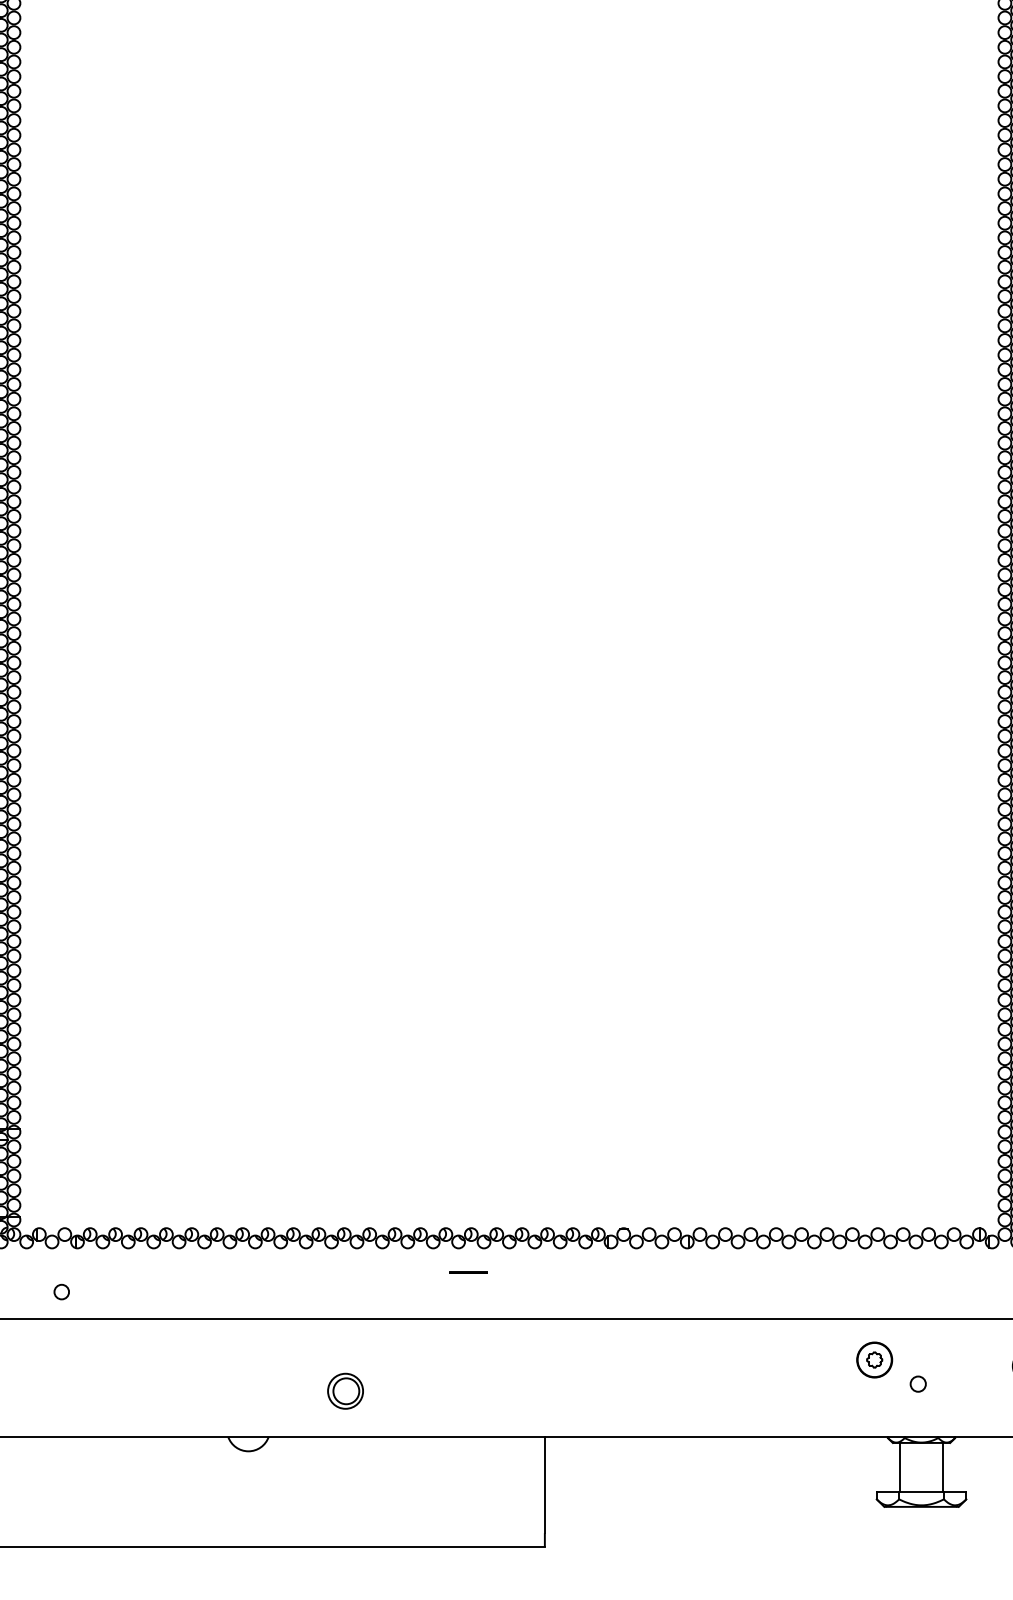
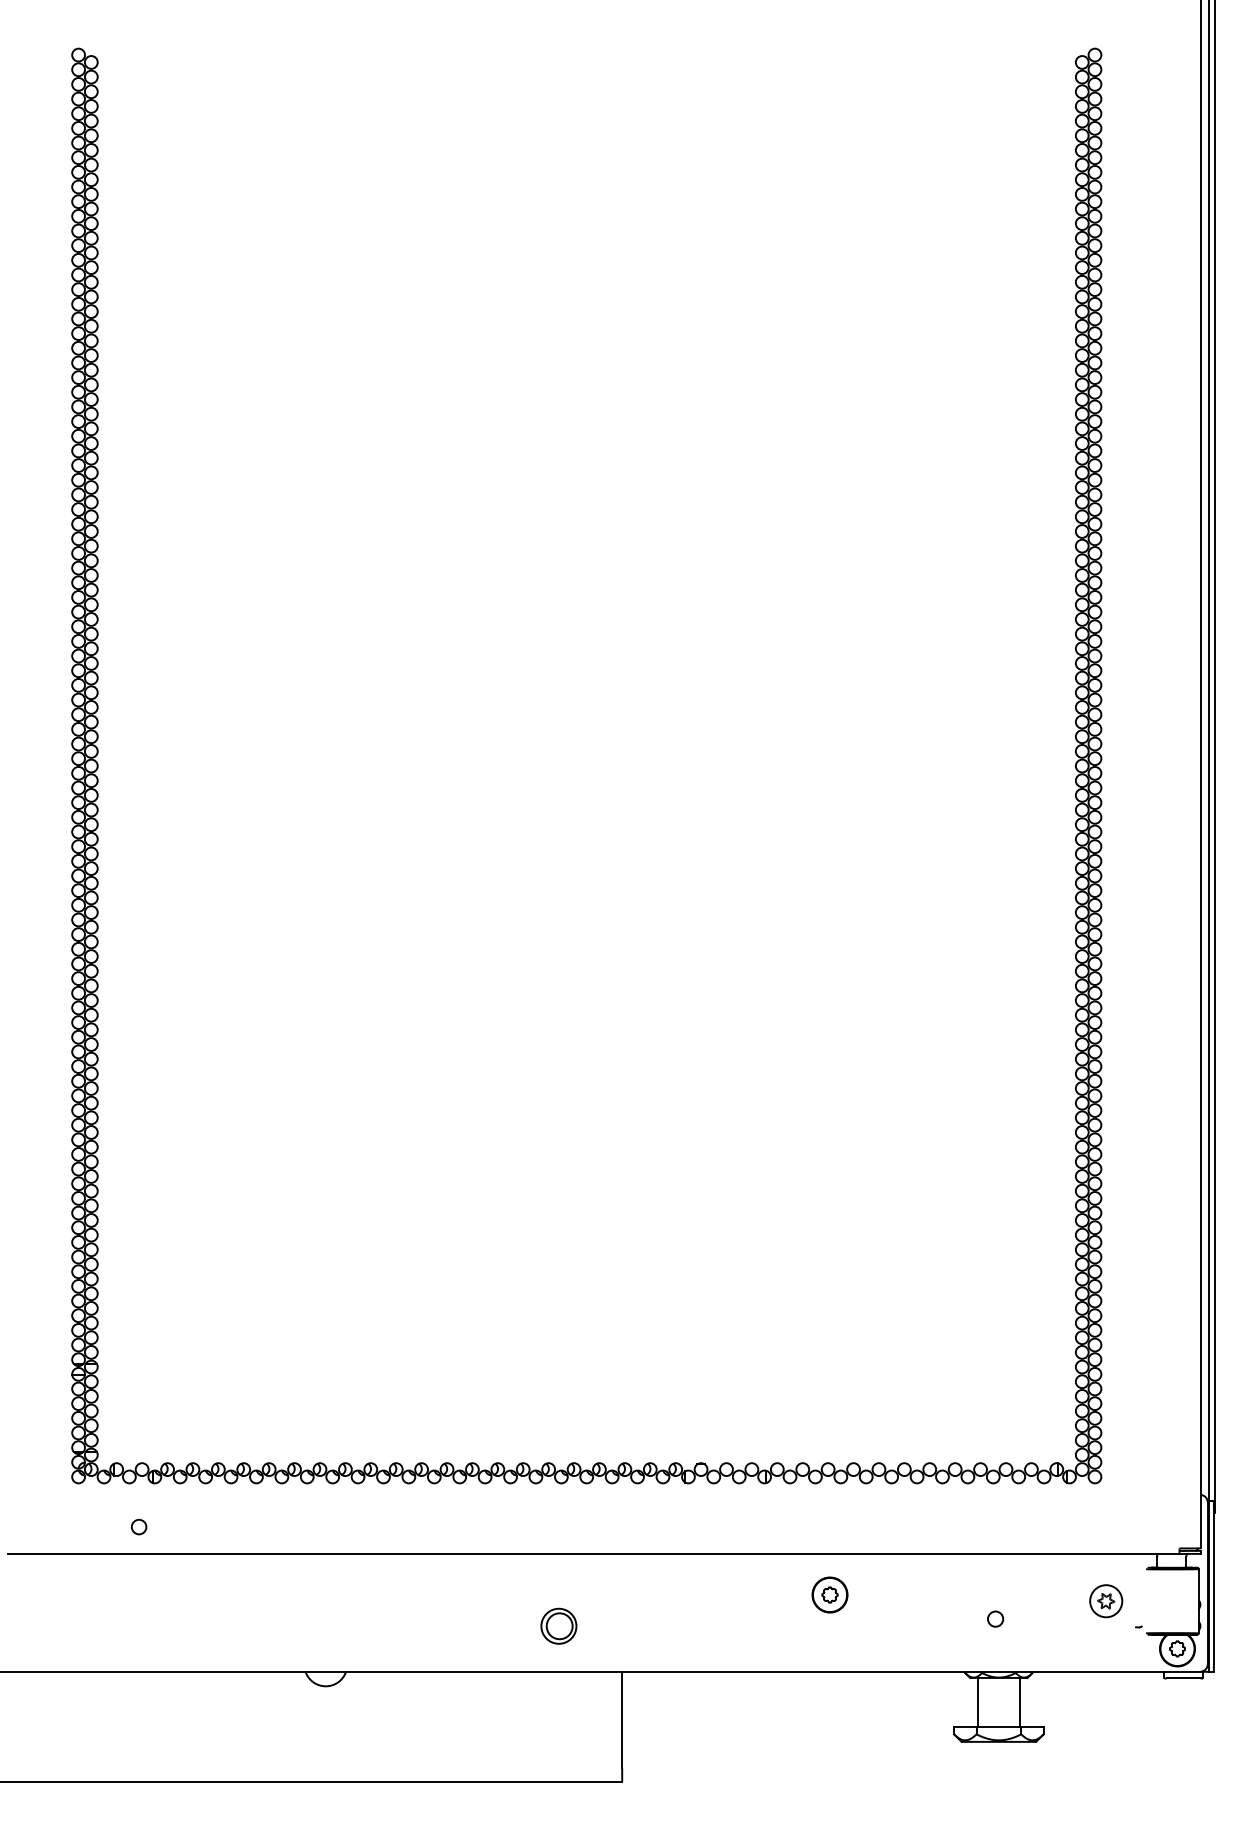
line: (468, 1272) -> (545, 1507), removed
part: (874, 1359) -> (829, 1594), moved
part: (345, 1390) -> (558, 1625), moved

